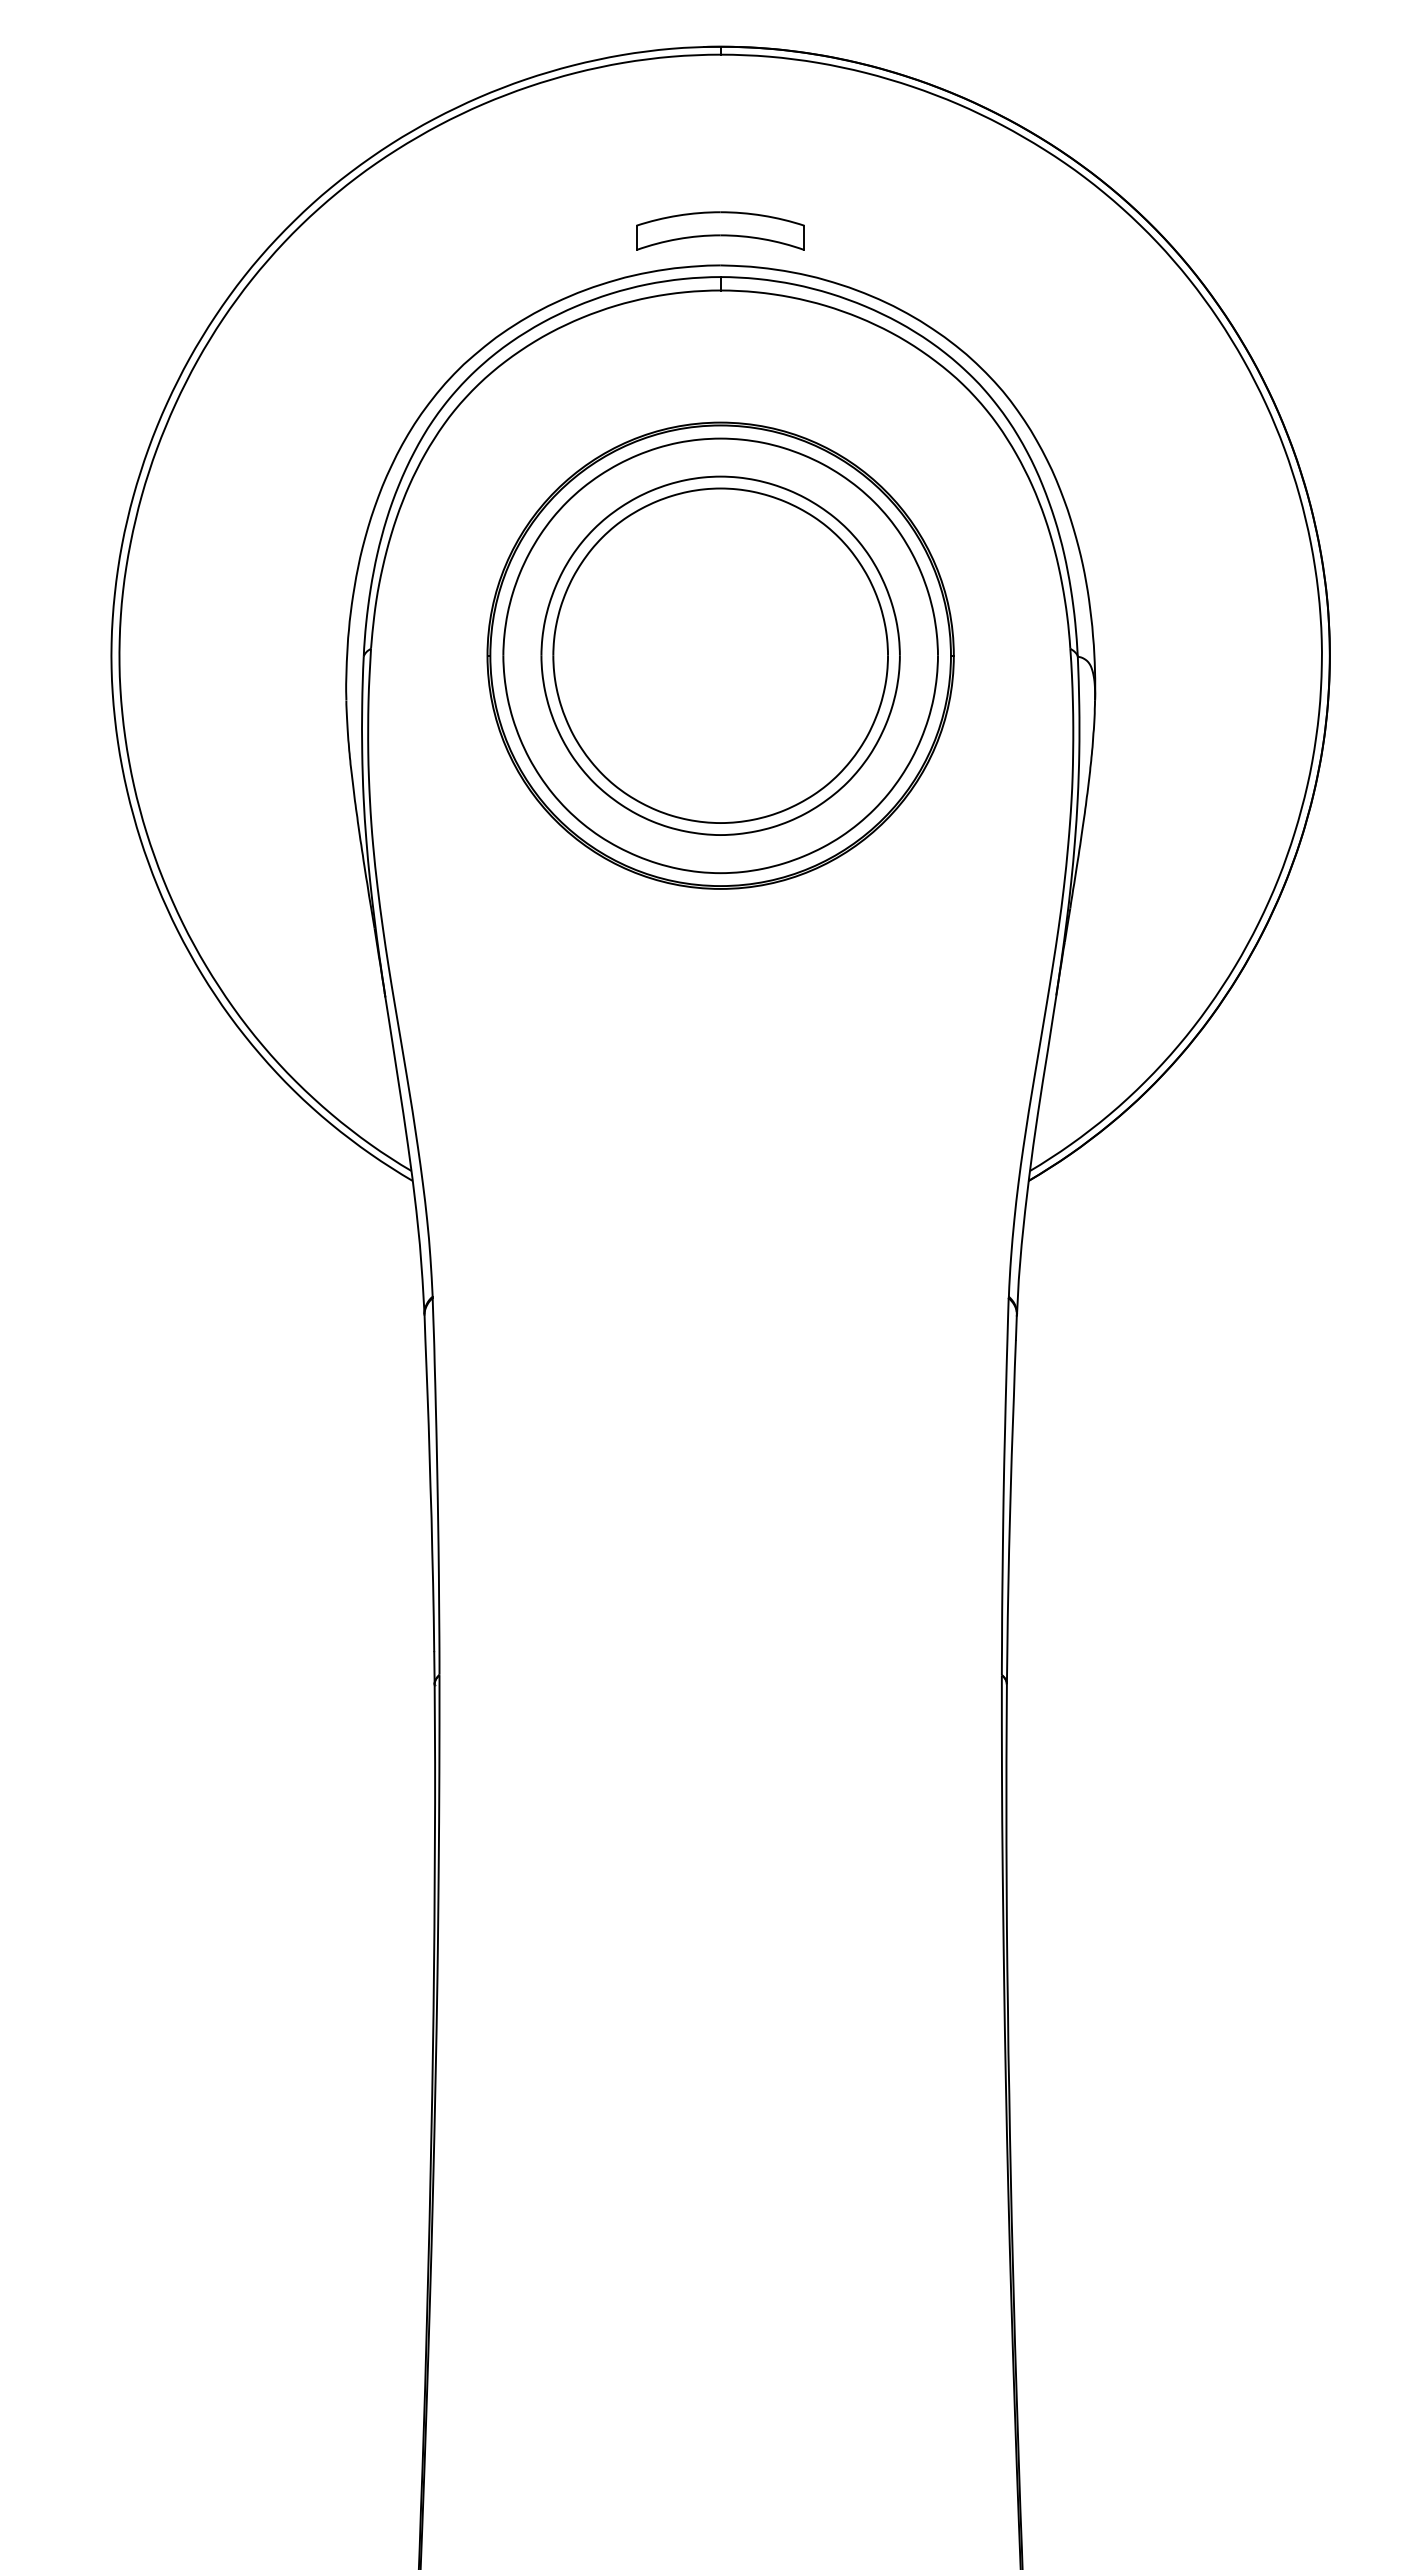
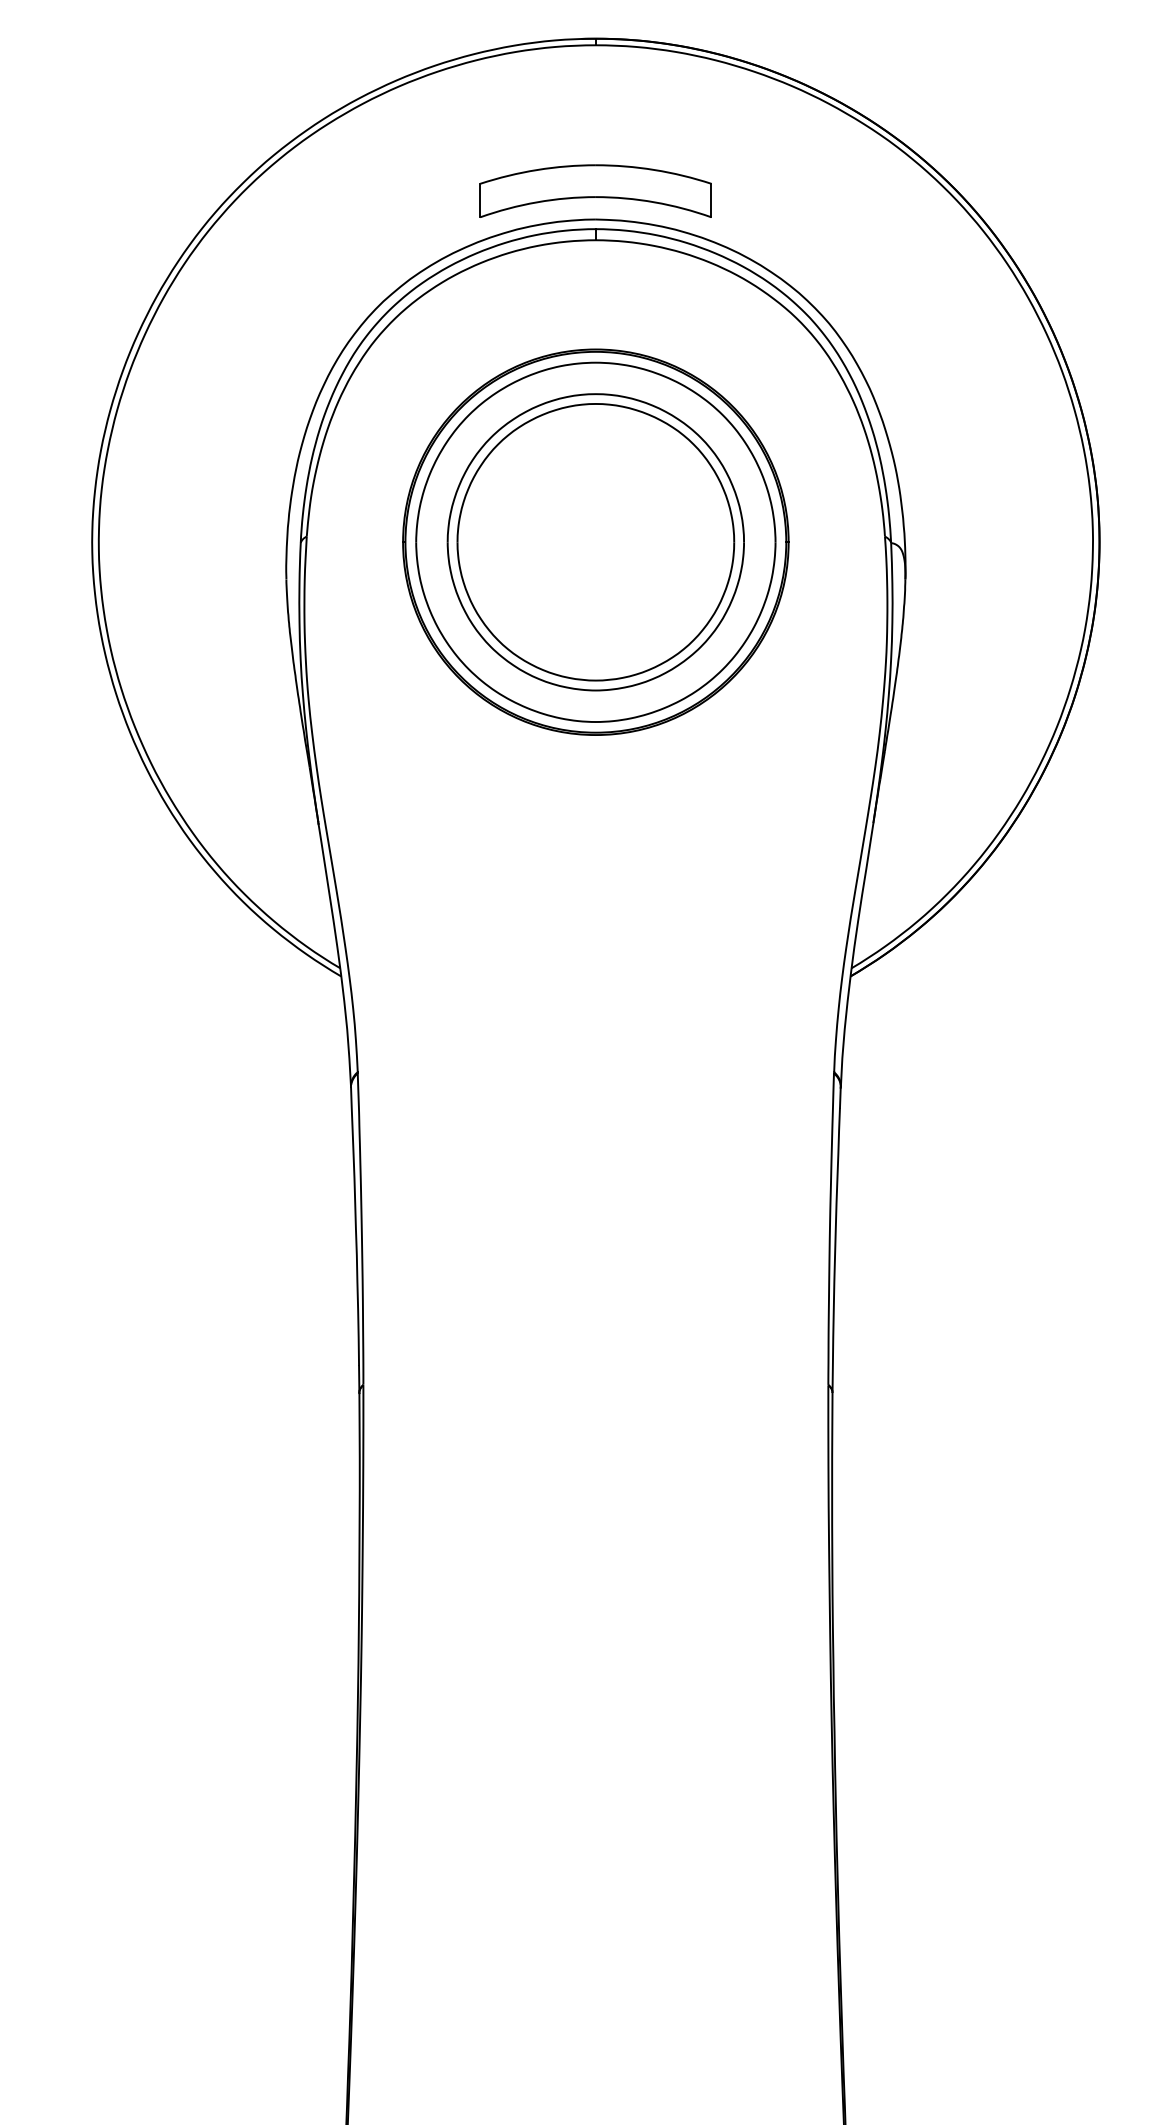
part: (720, 230) -> (595, 190), size x1.67

